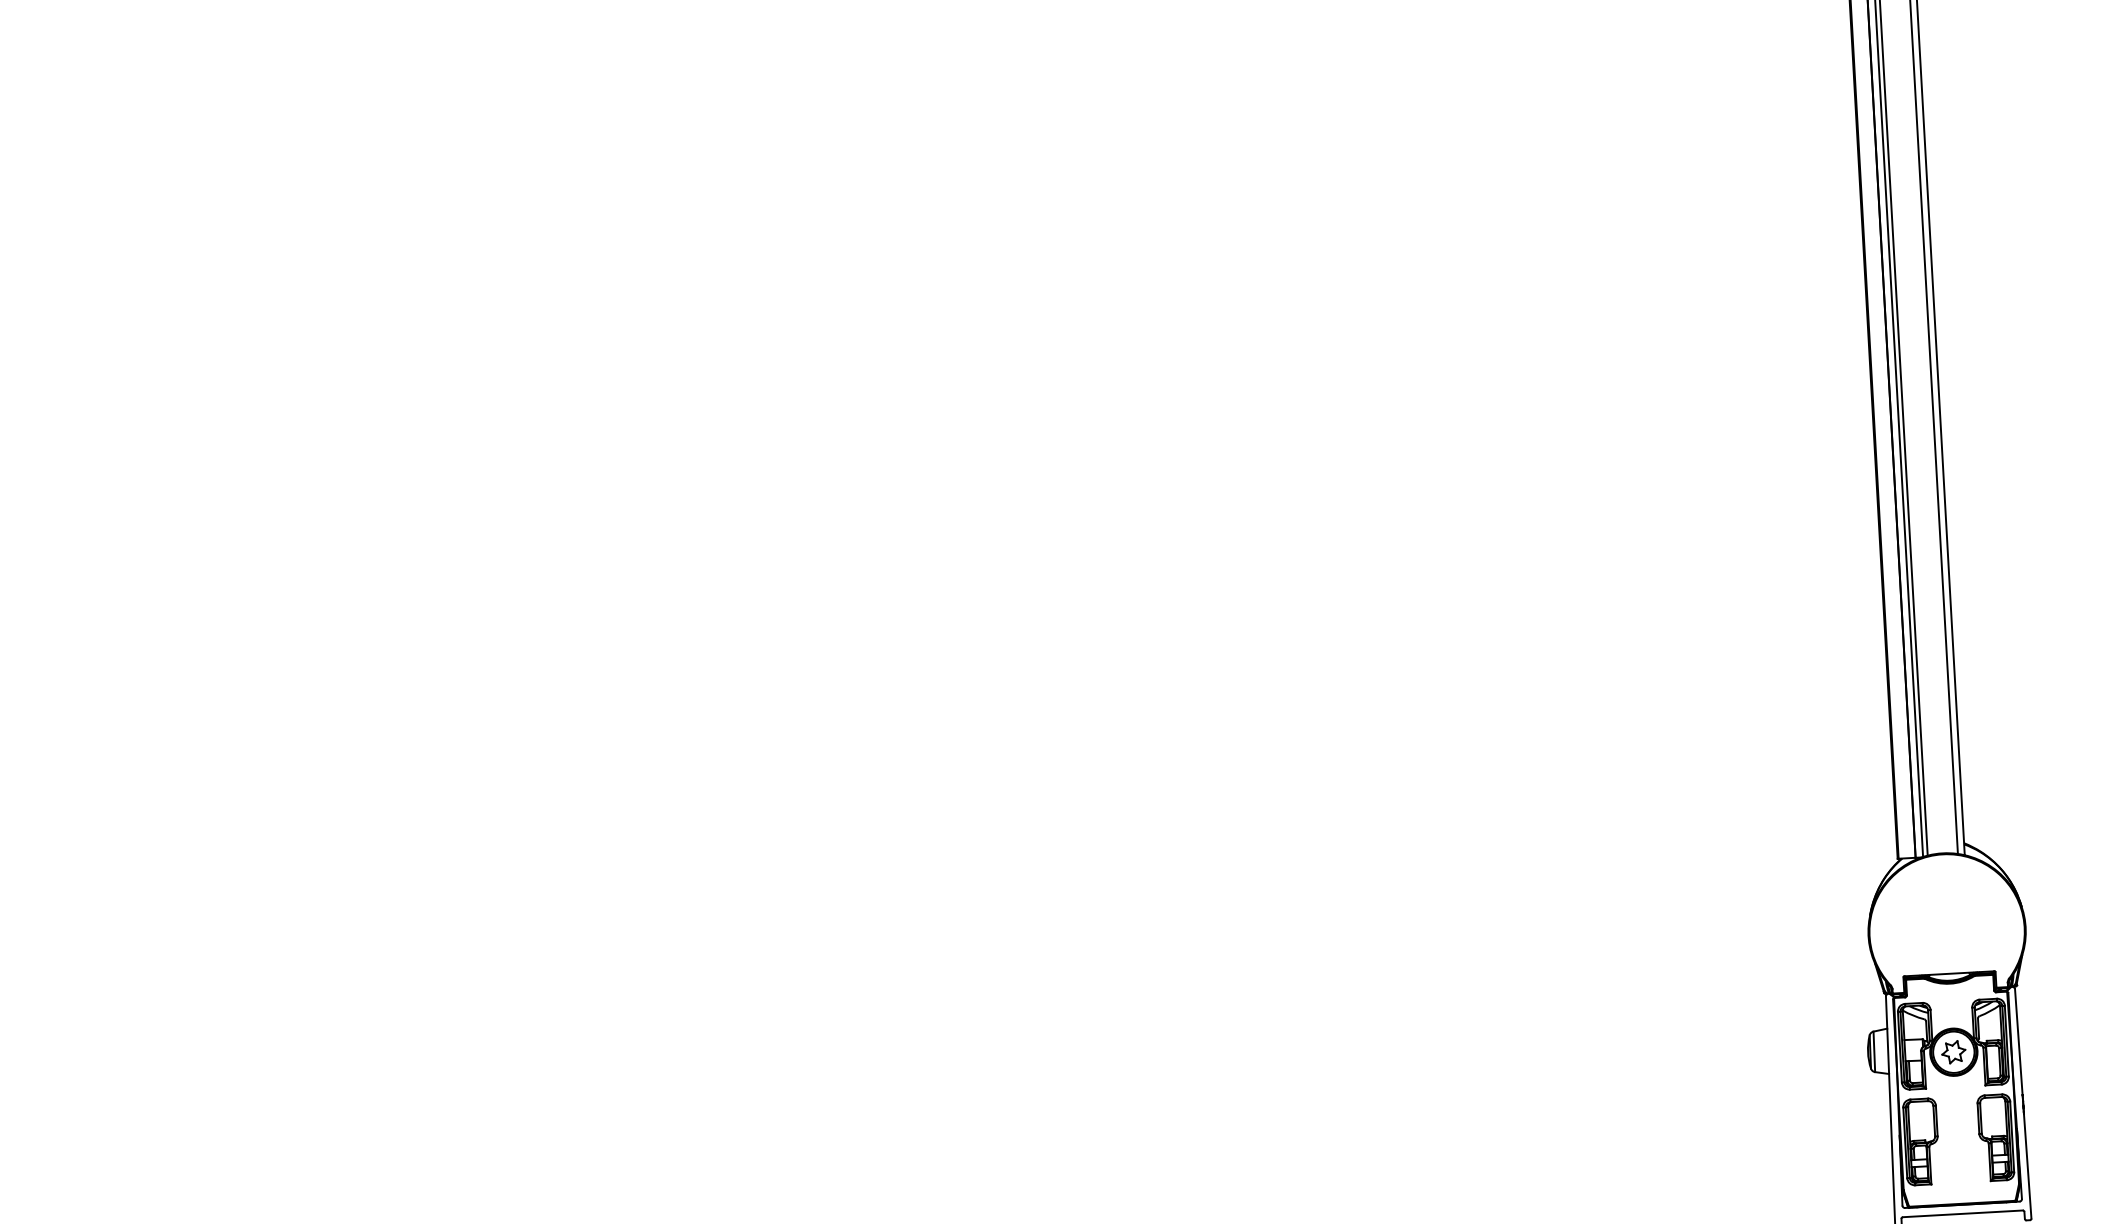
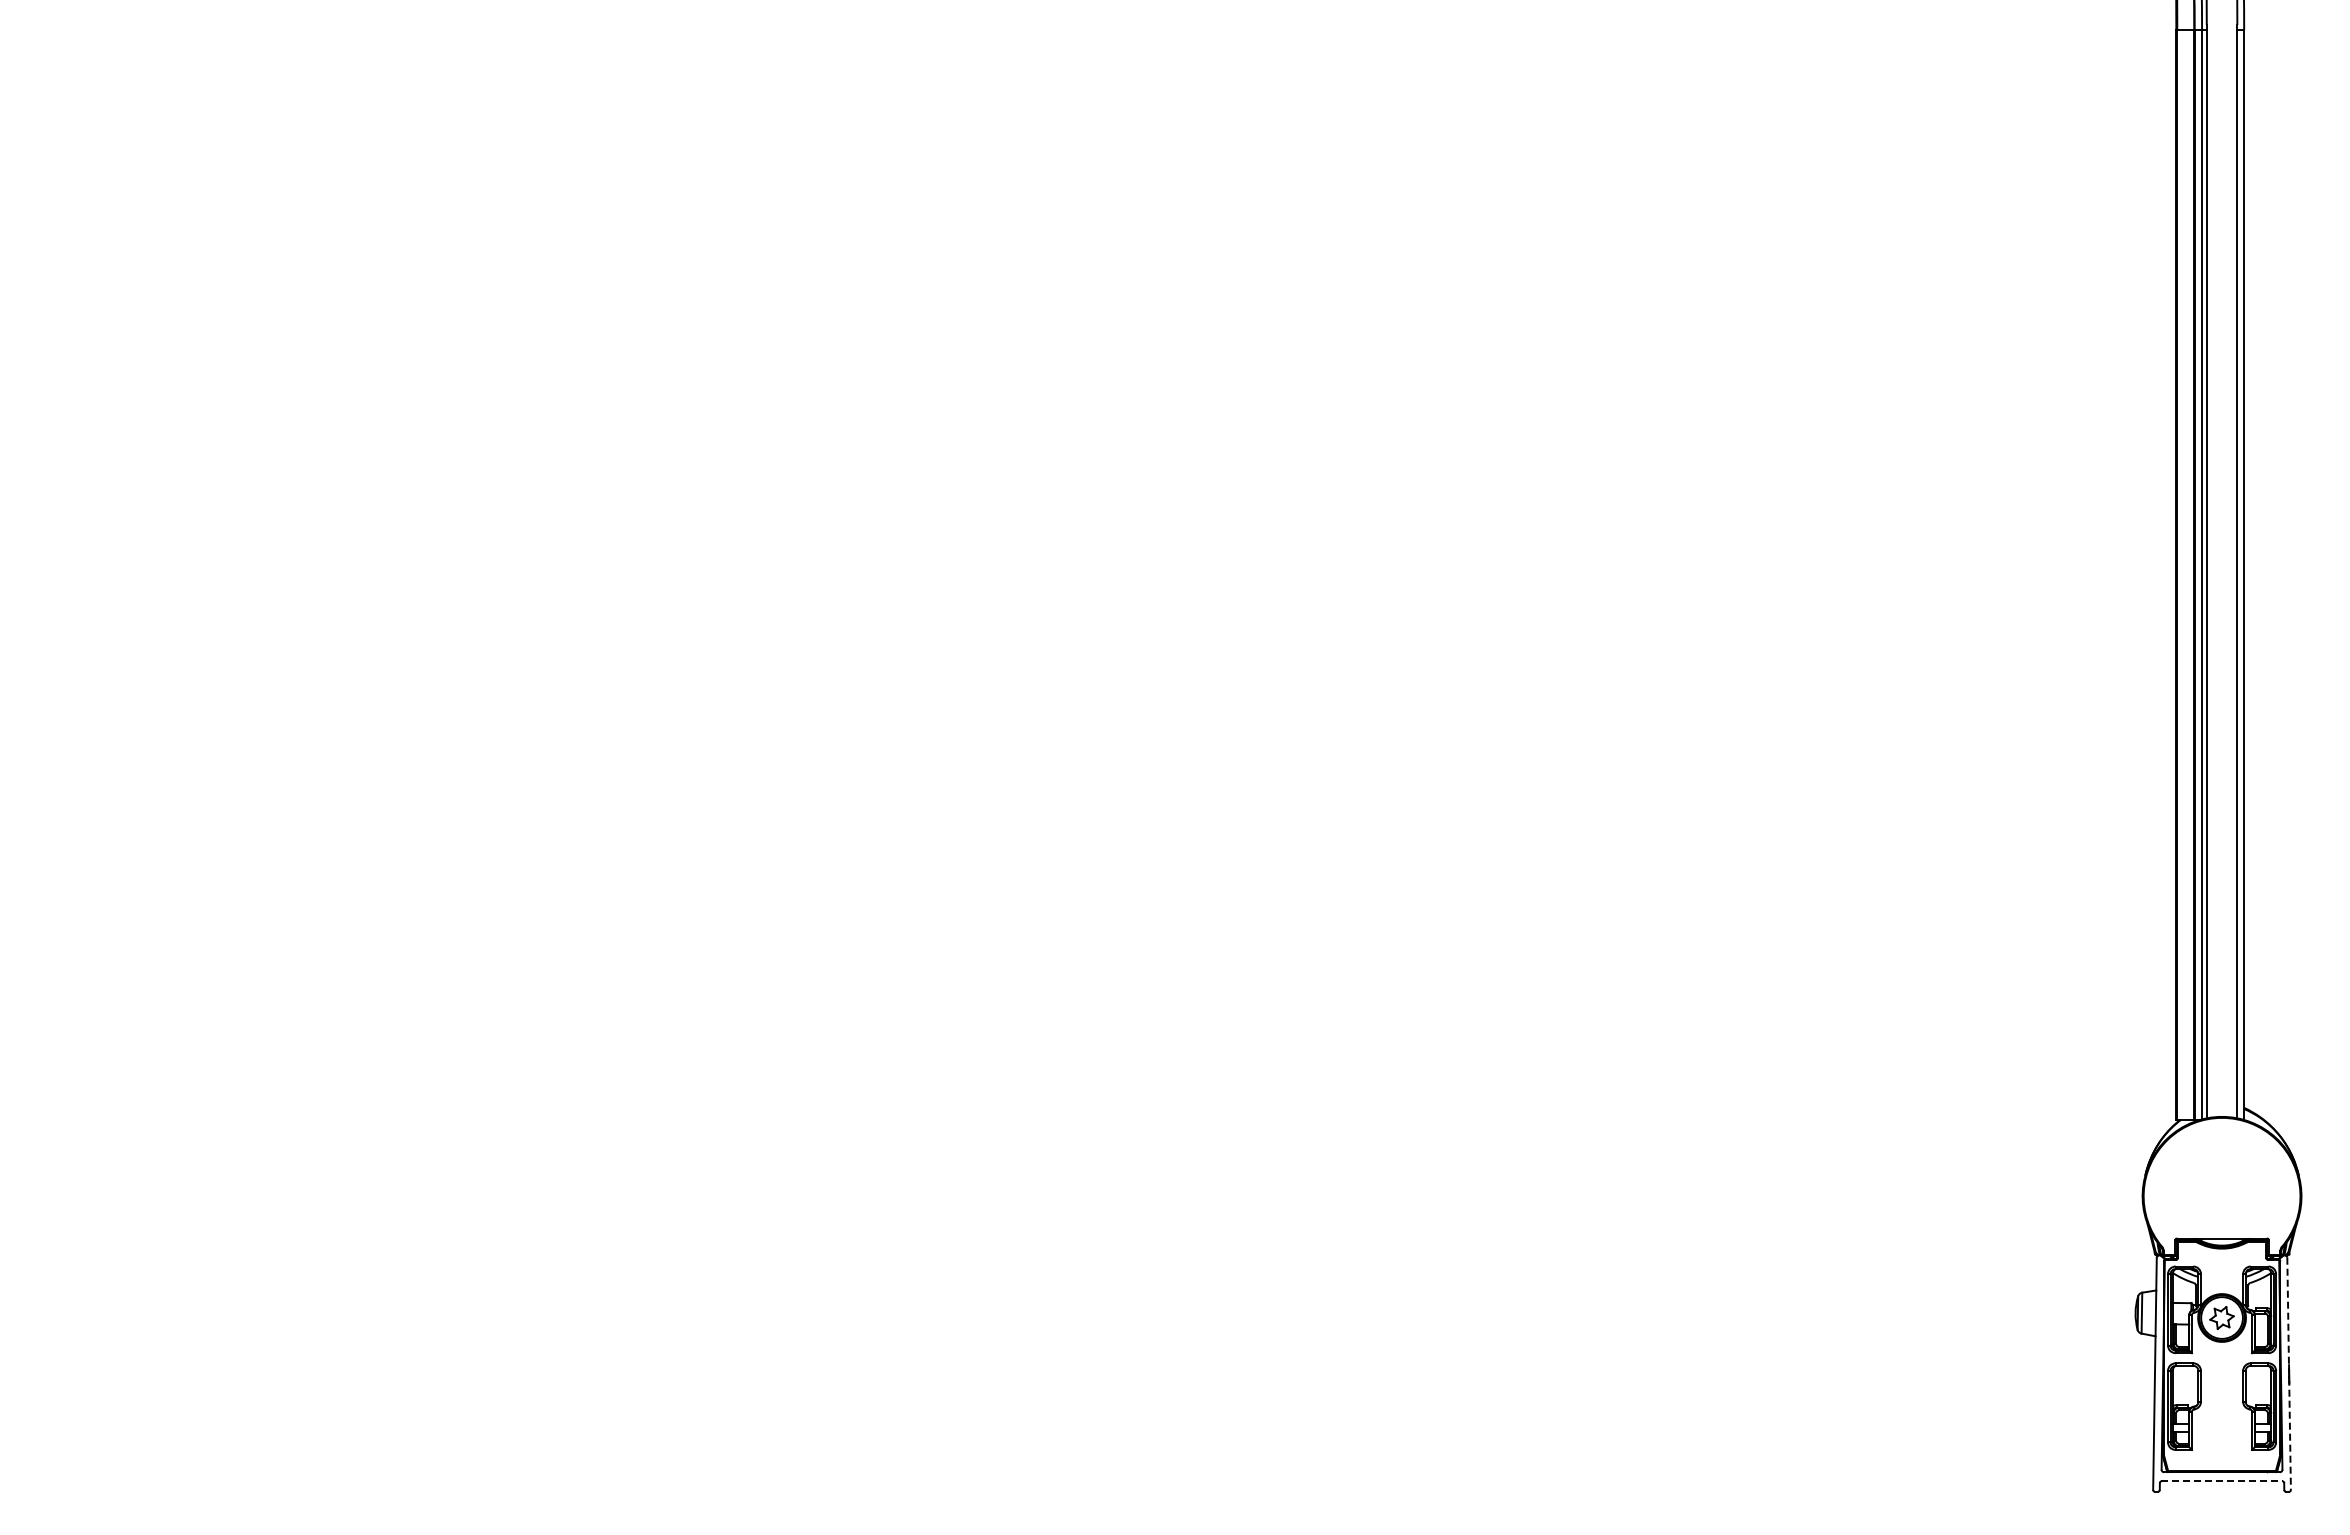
line: (2023, 1104) -> (2289, 1374), solid -> dashed
line: (1963, 1213) -> (2222, 1481), solid -> dashed

